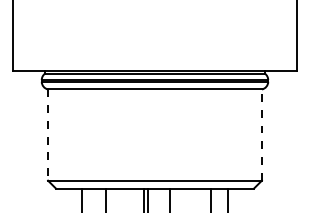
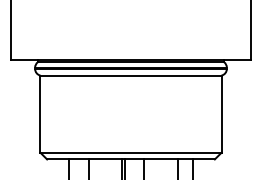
line: (48, 135) -> (40, 114), dashed -> solid
line: (261, 135) -> (221, 114), dashed -> solid

